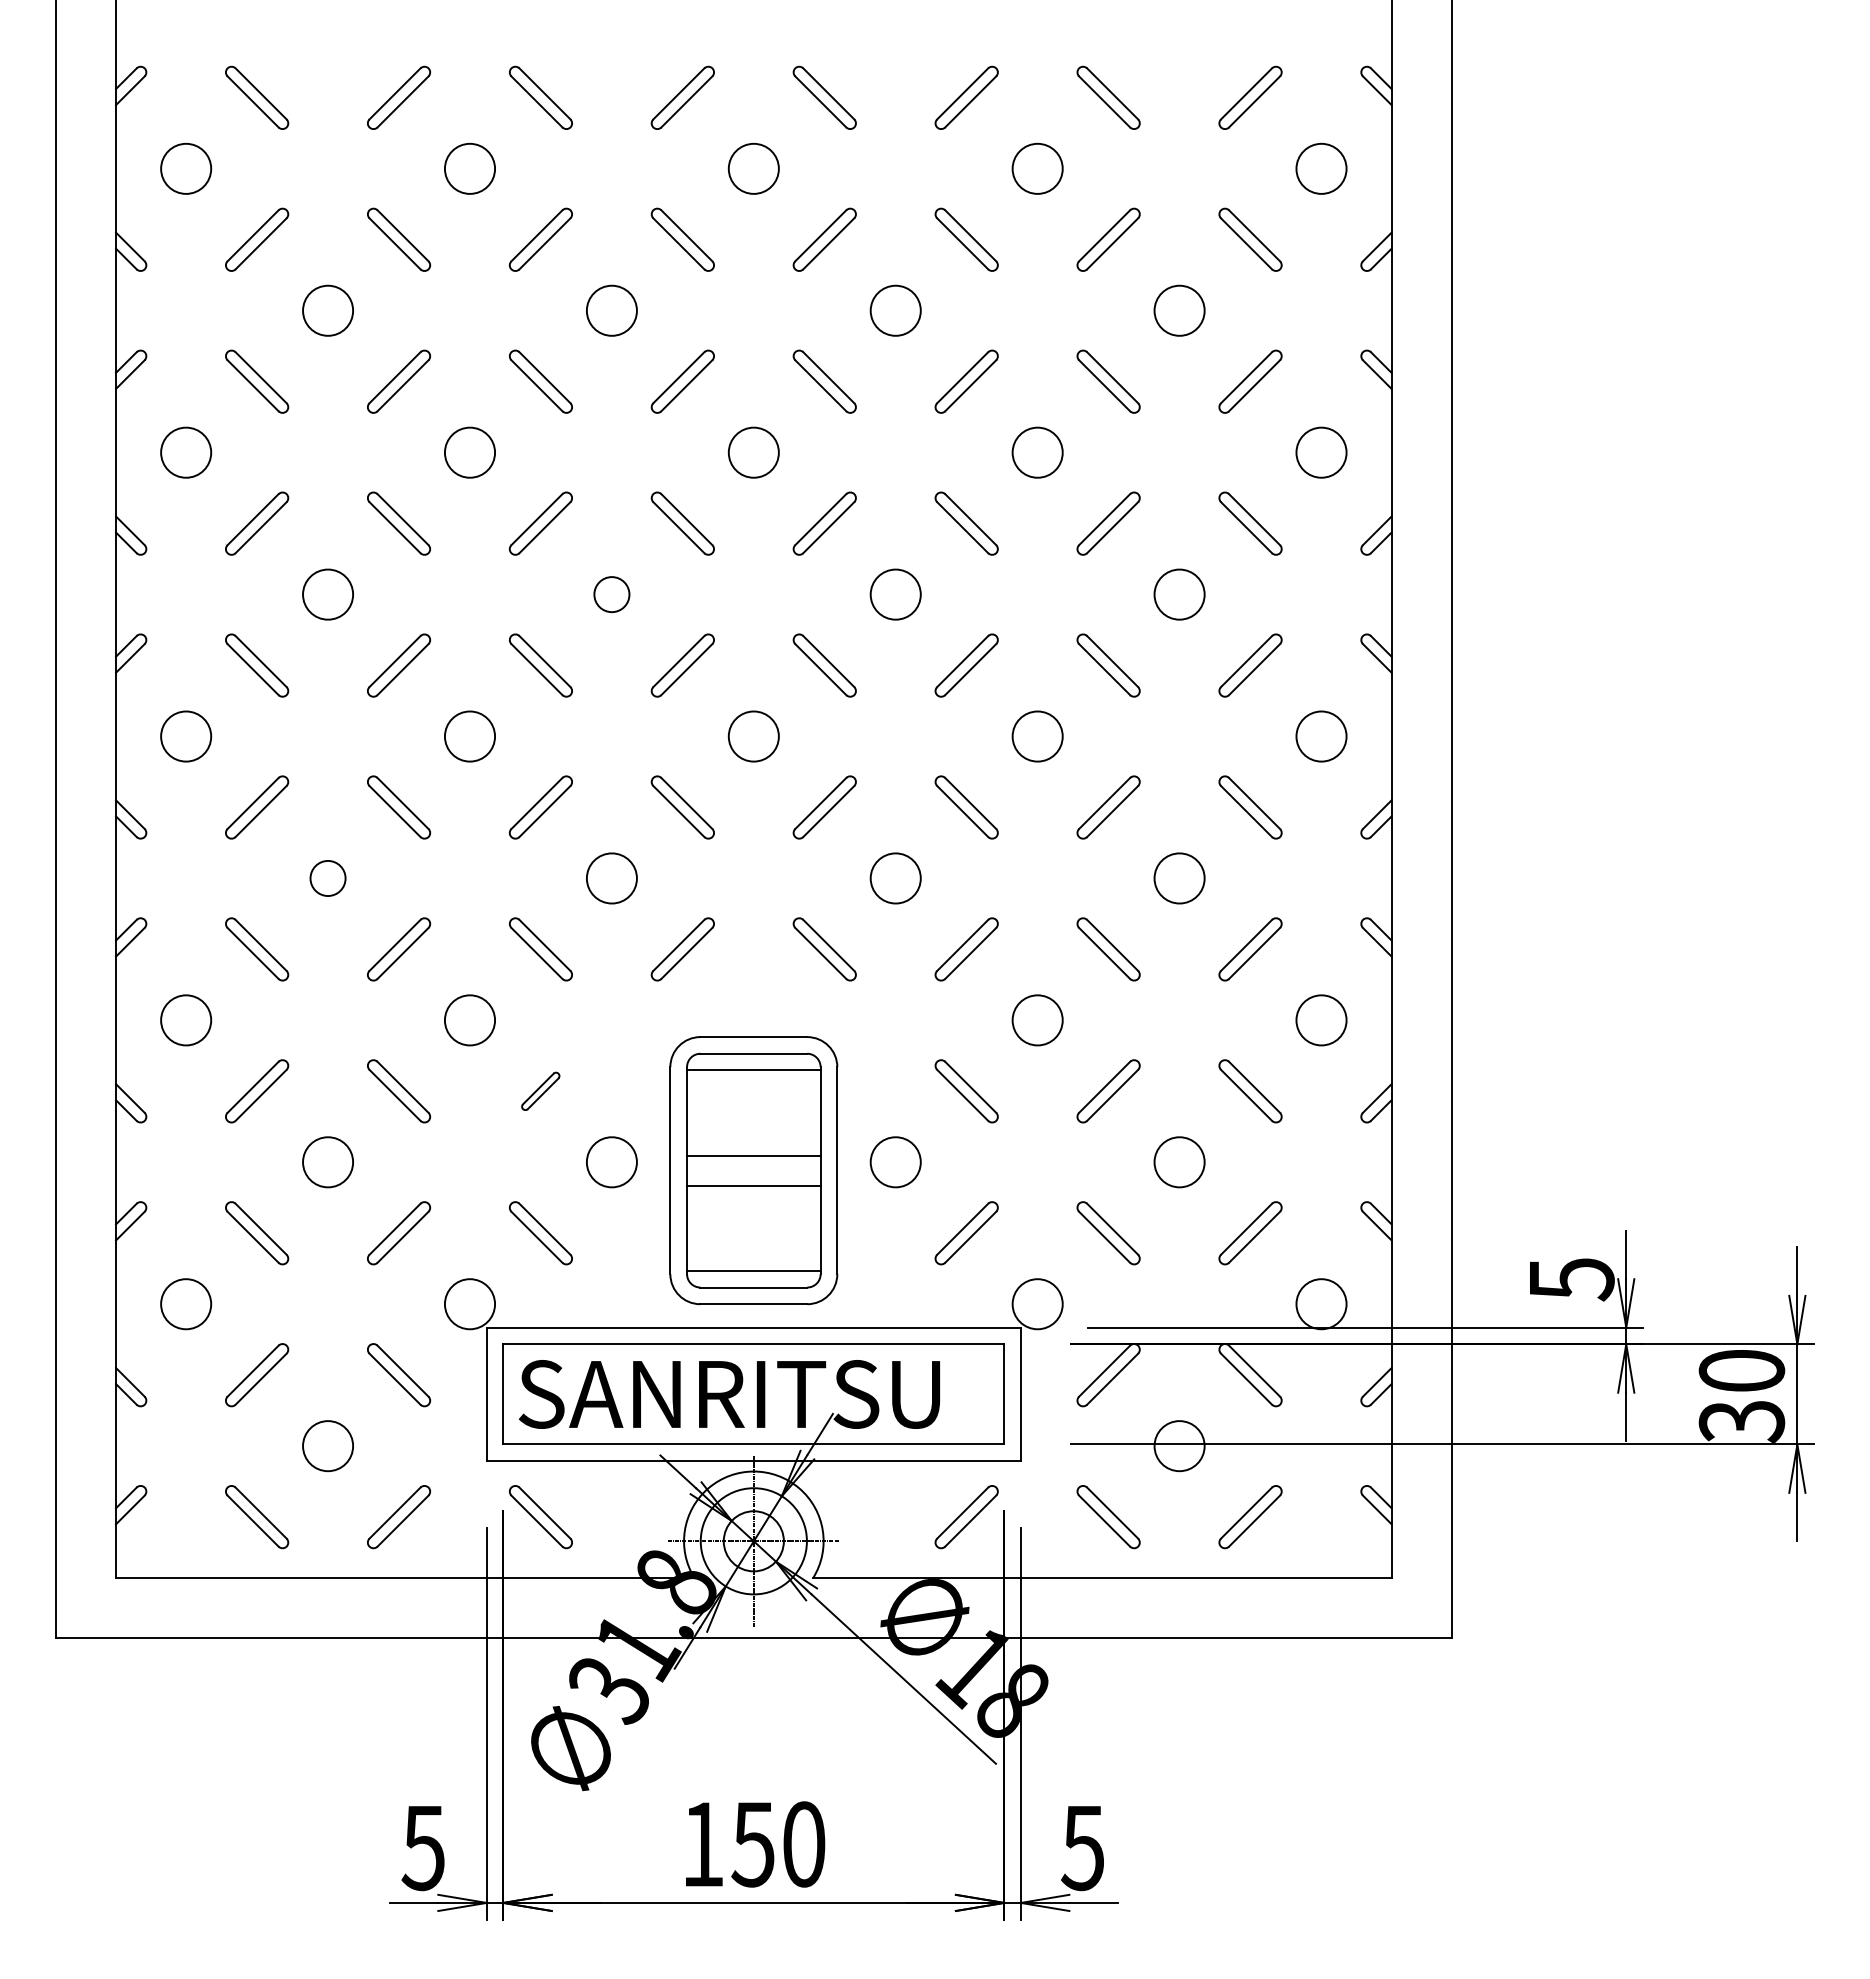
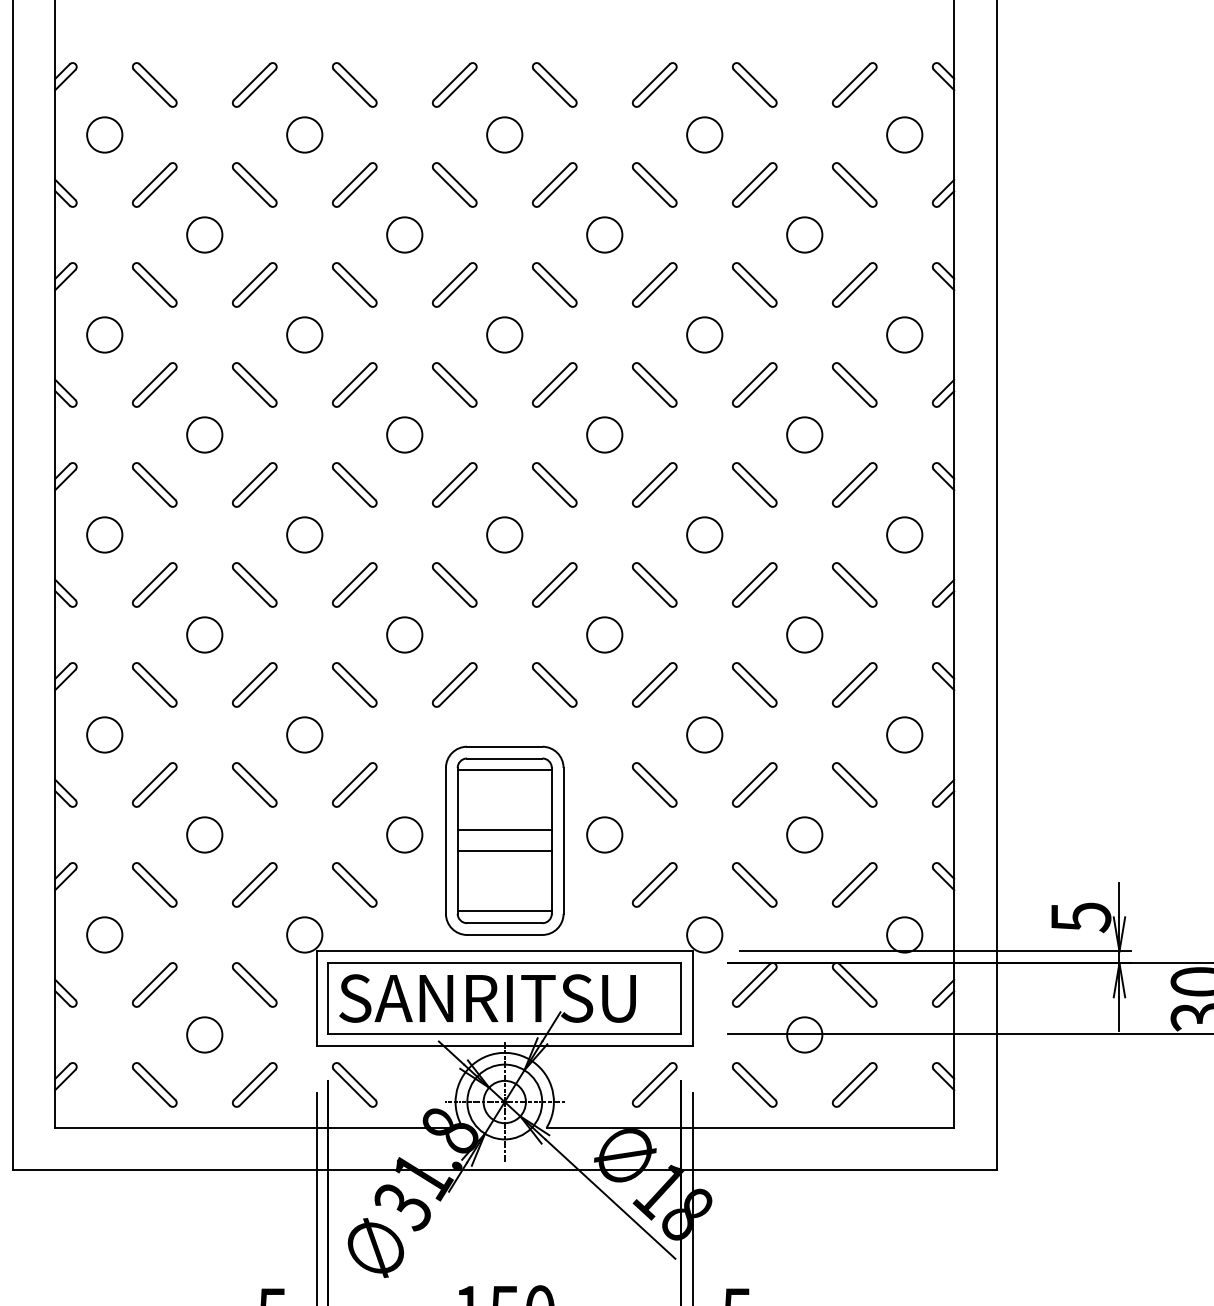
circle: (611, 594) -> (404, 434), size x1.43
circle: (327, 878) -> (204, 635), size x1.43
part: (540, 1091) -> (354, 785), size x1.67

